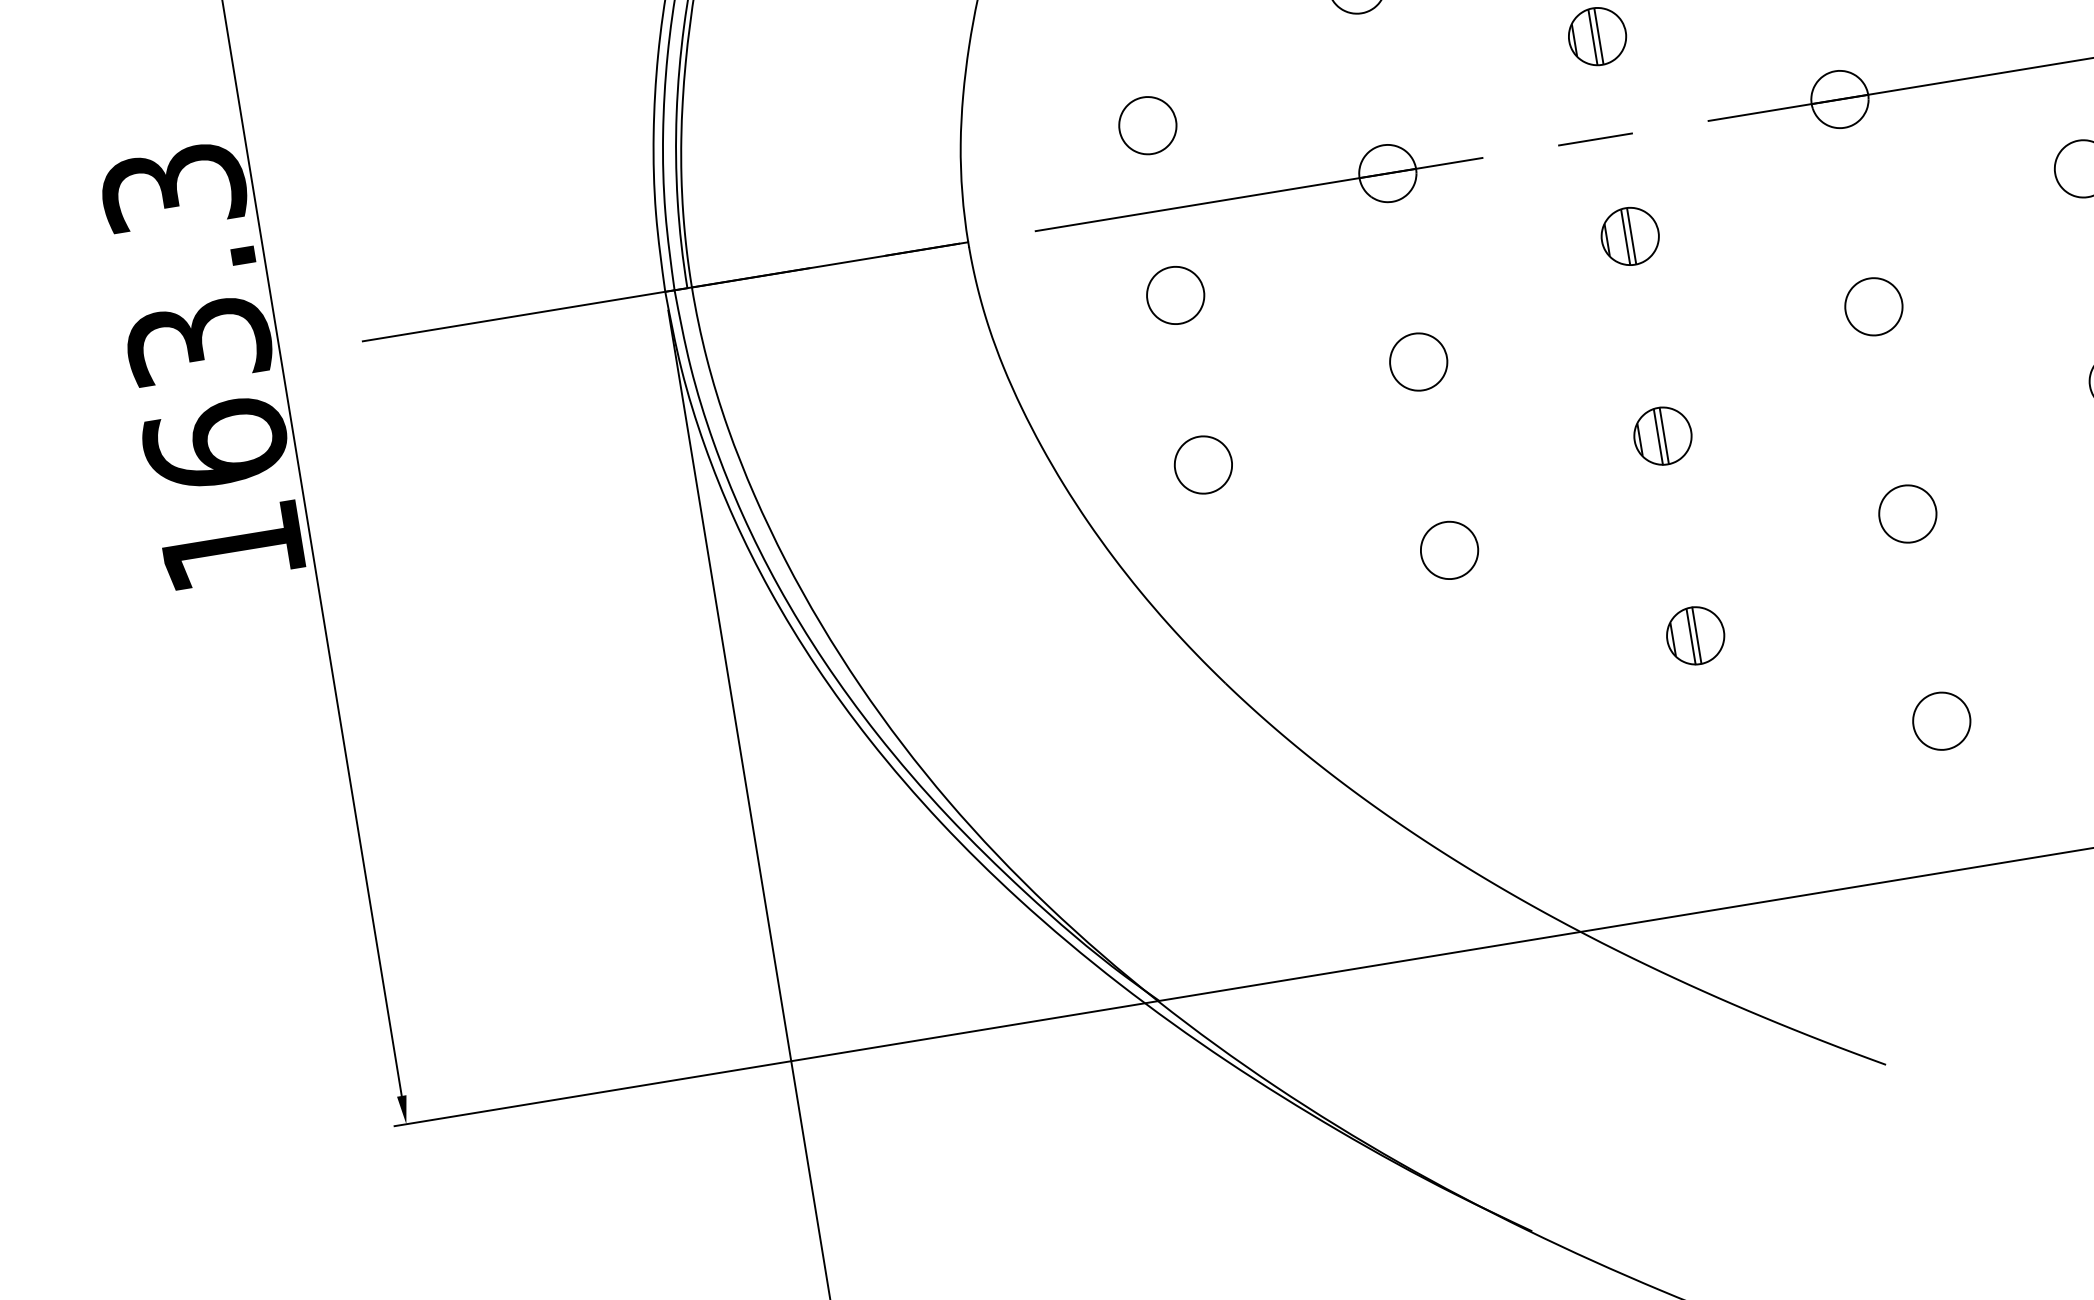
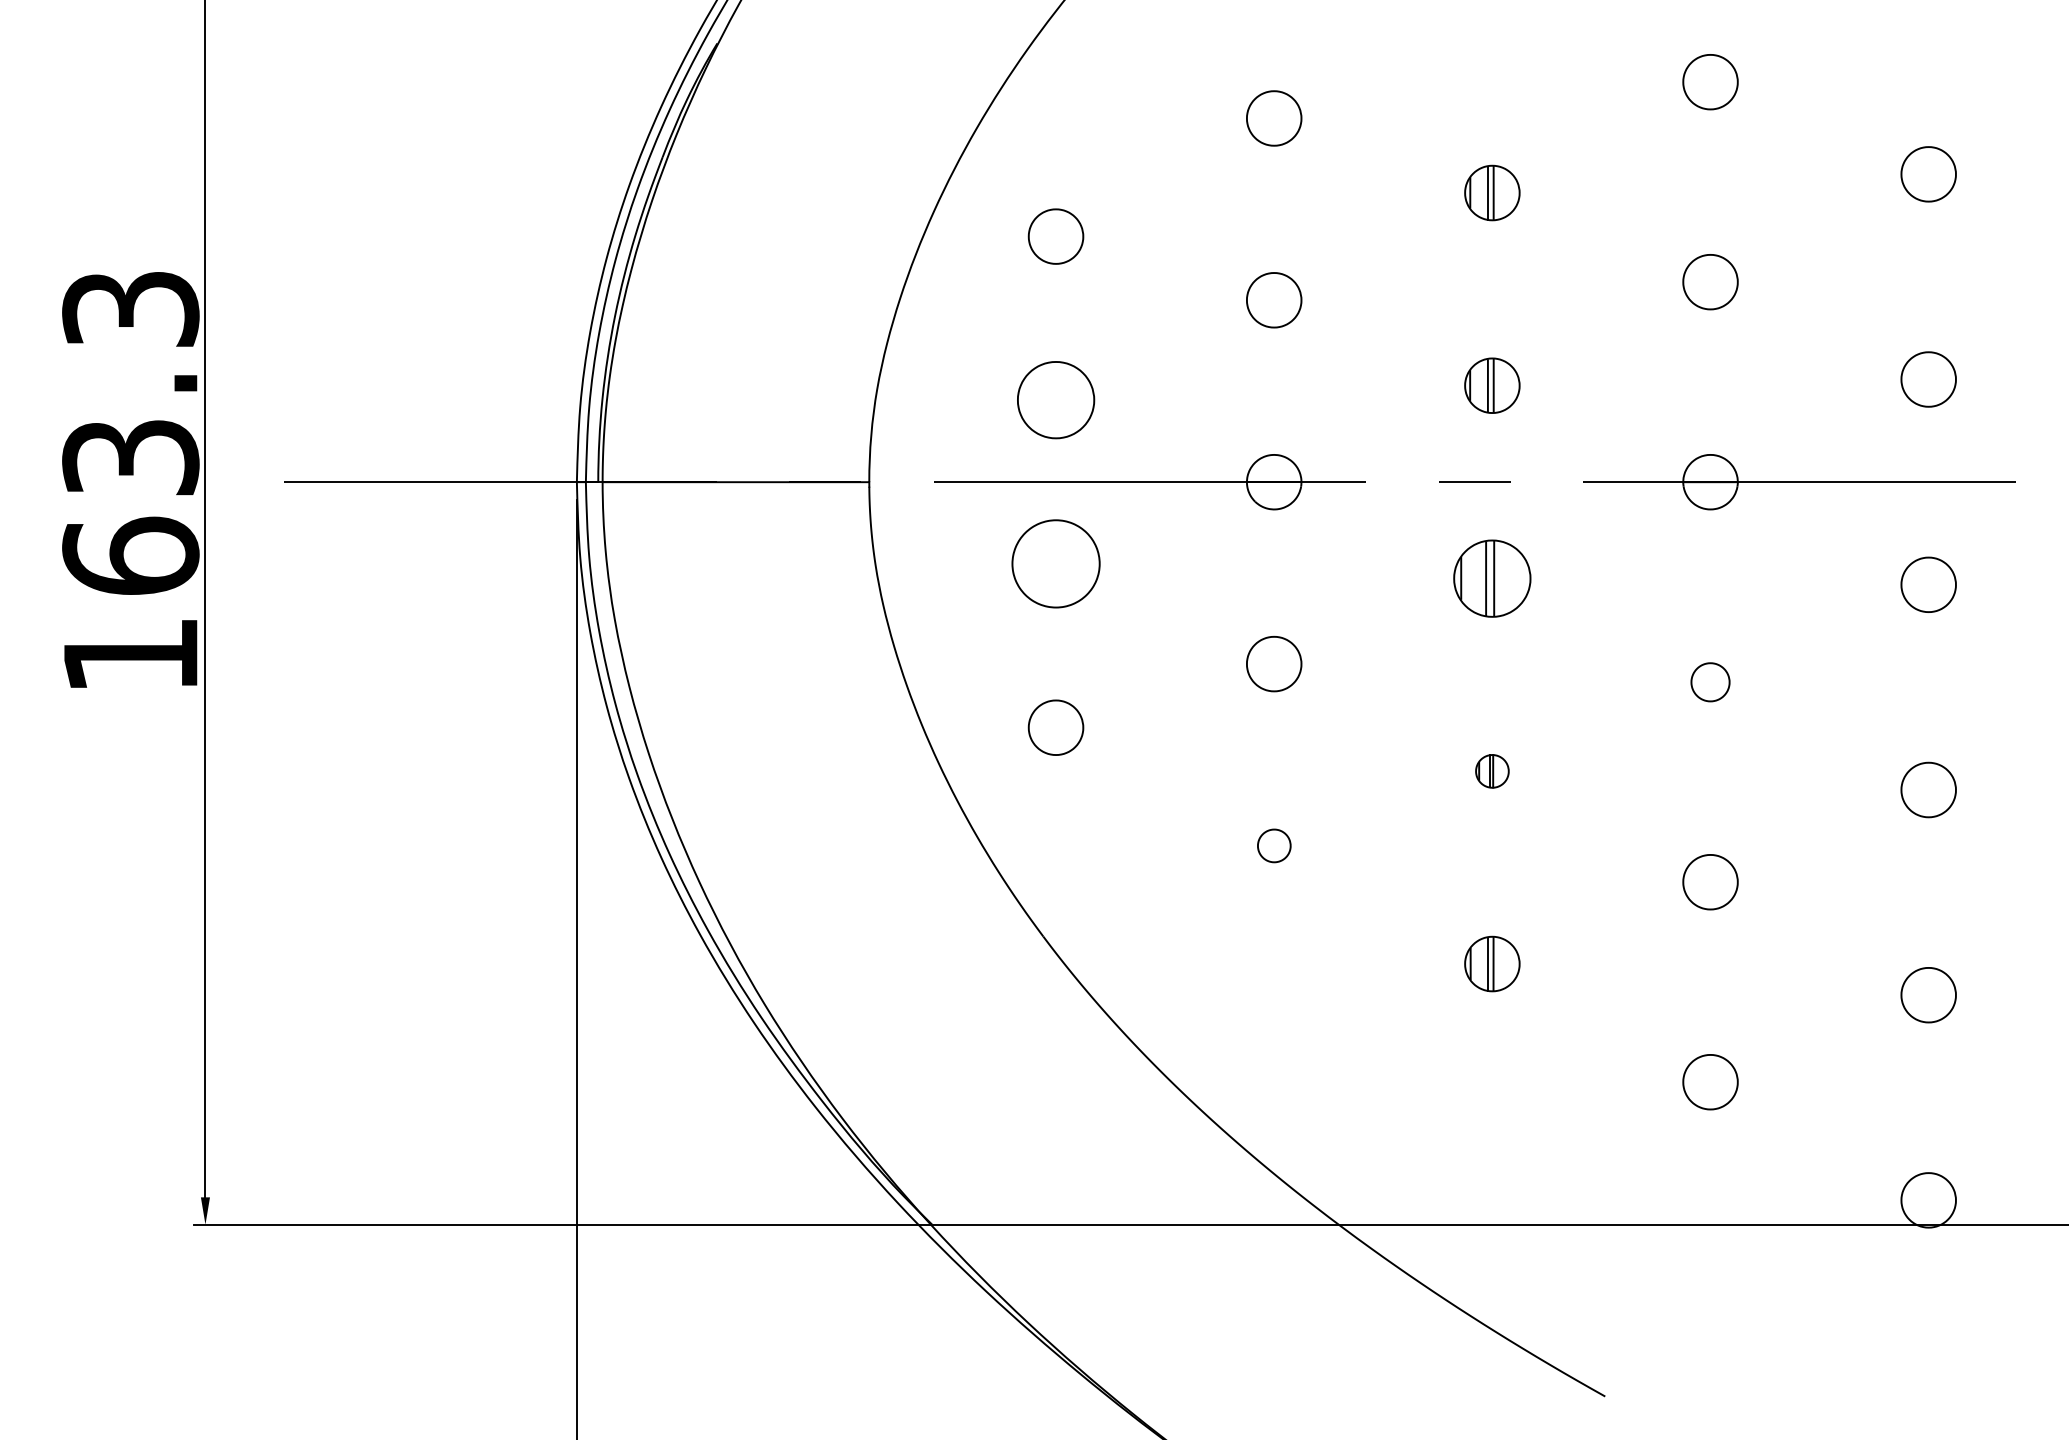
part: (1147, 126) -> (1055, 400), size x1.4
part: (1630, 236) -> (1492, 578), size x1.4
part: (1175, 295) -> (1055, 564), size x1.6
part: (1873, 307) -> (1710, 682), size x0.7
part: (1663, 436) -> (1492, 771), size x0.6
part: (1449, 549) -> (1274, 845), size x0.6

